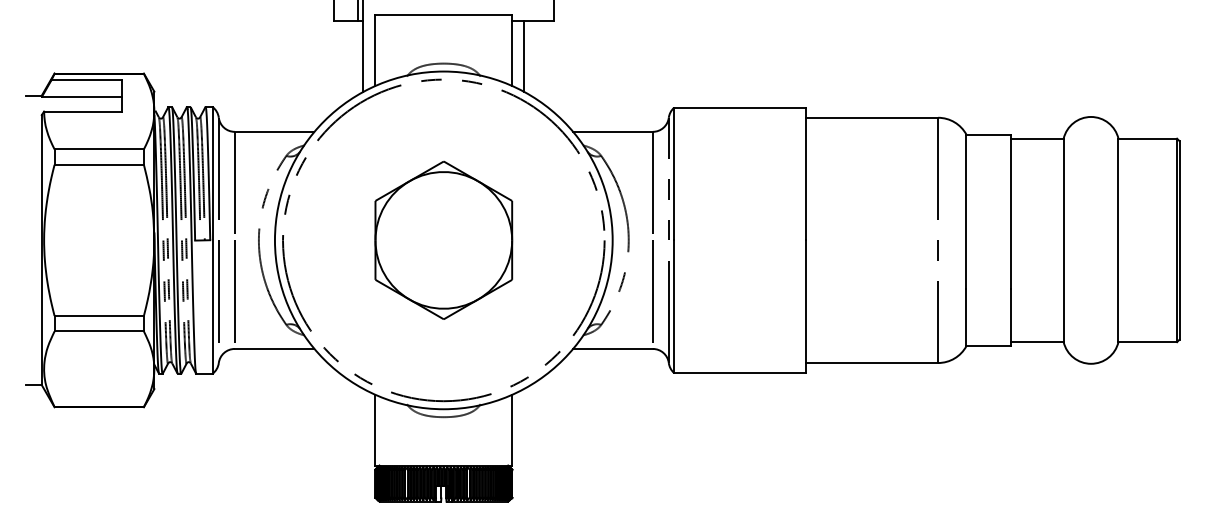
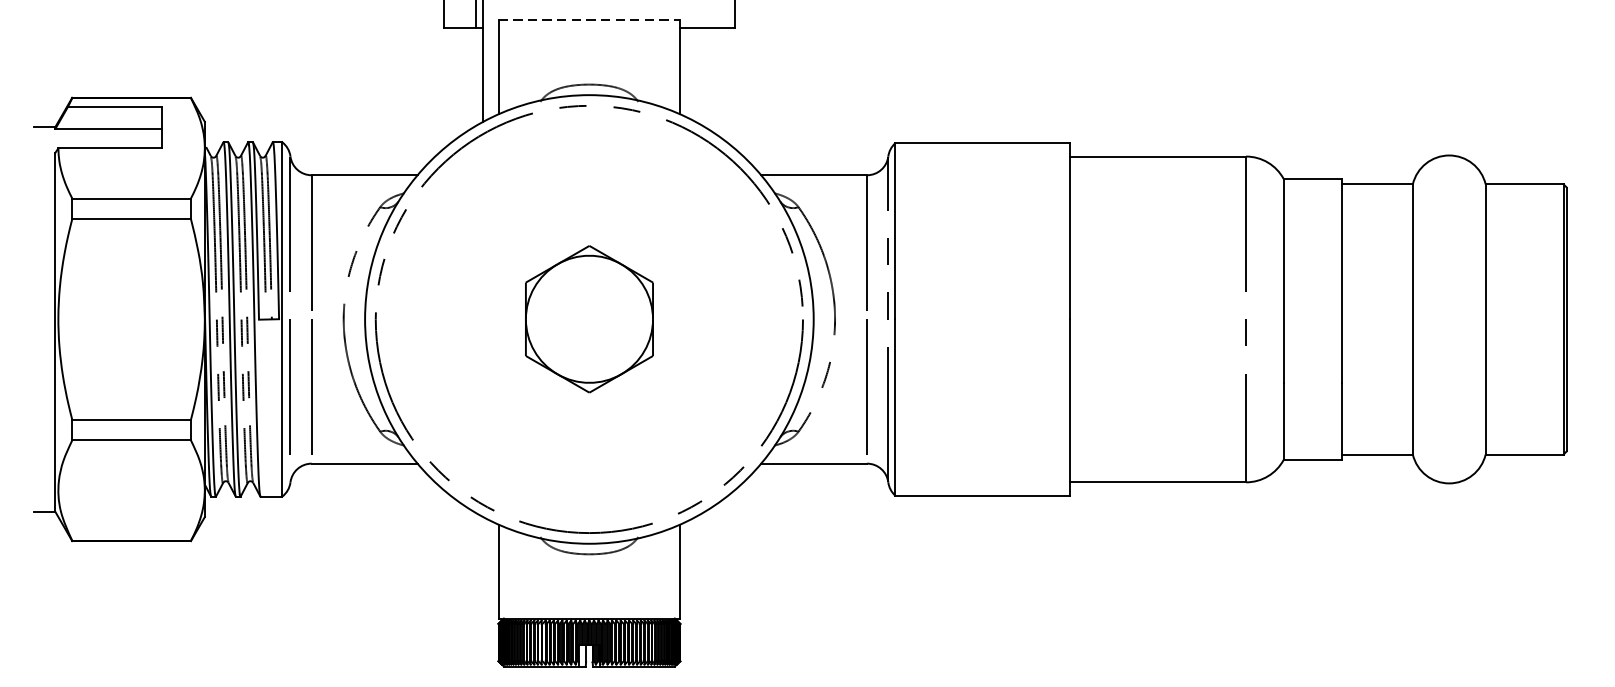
line: (444, 15) -> (590, 20), solid -> dashed
line: (524, 55) -> (696, 73), removed
part: (443, 239) -> (588, 318), size x0.7

